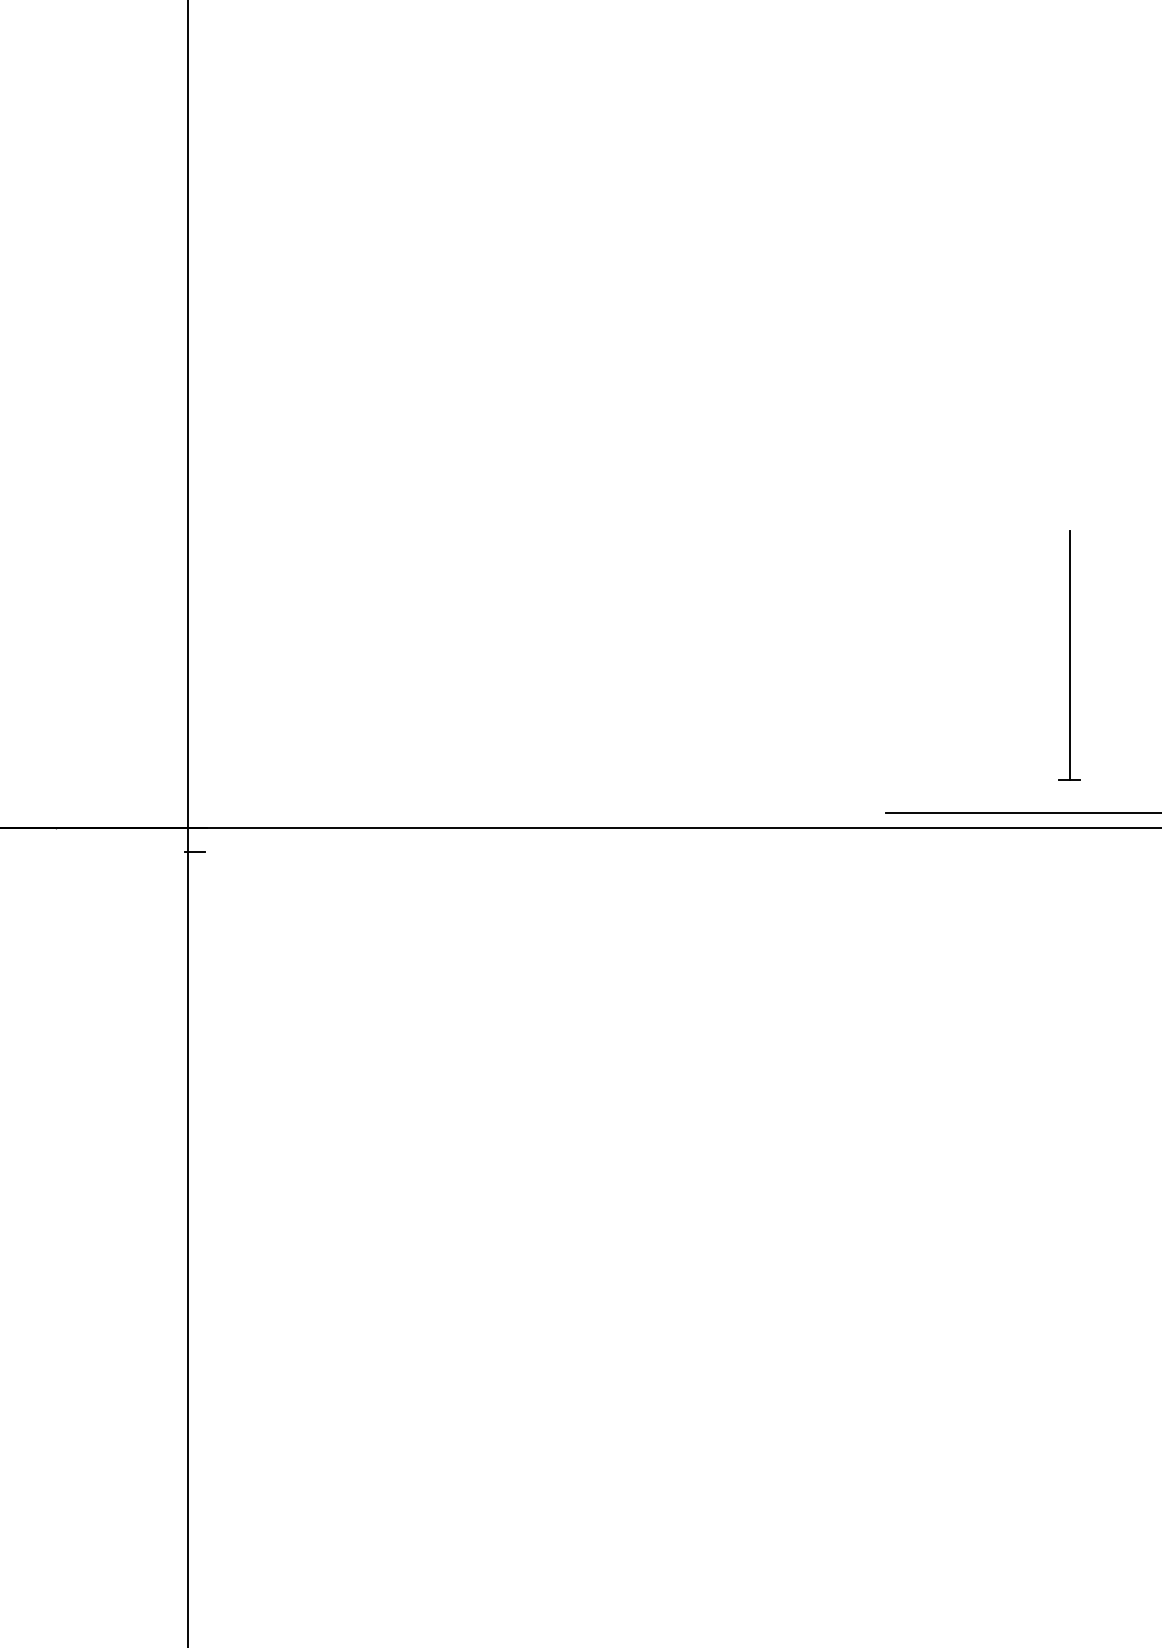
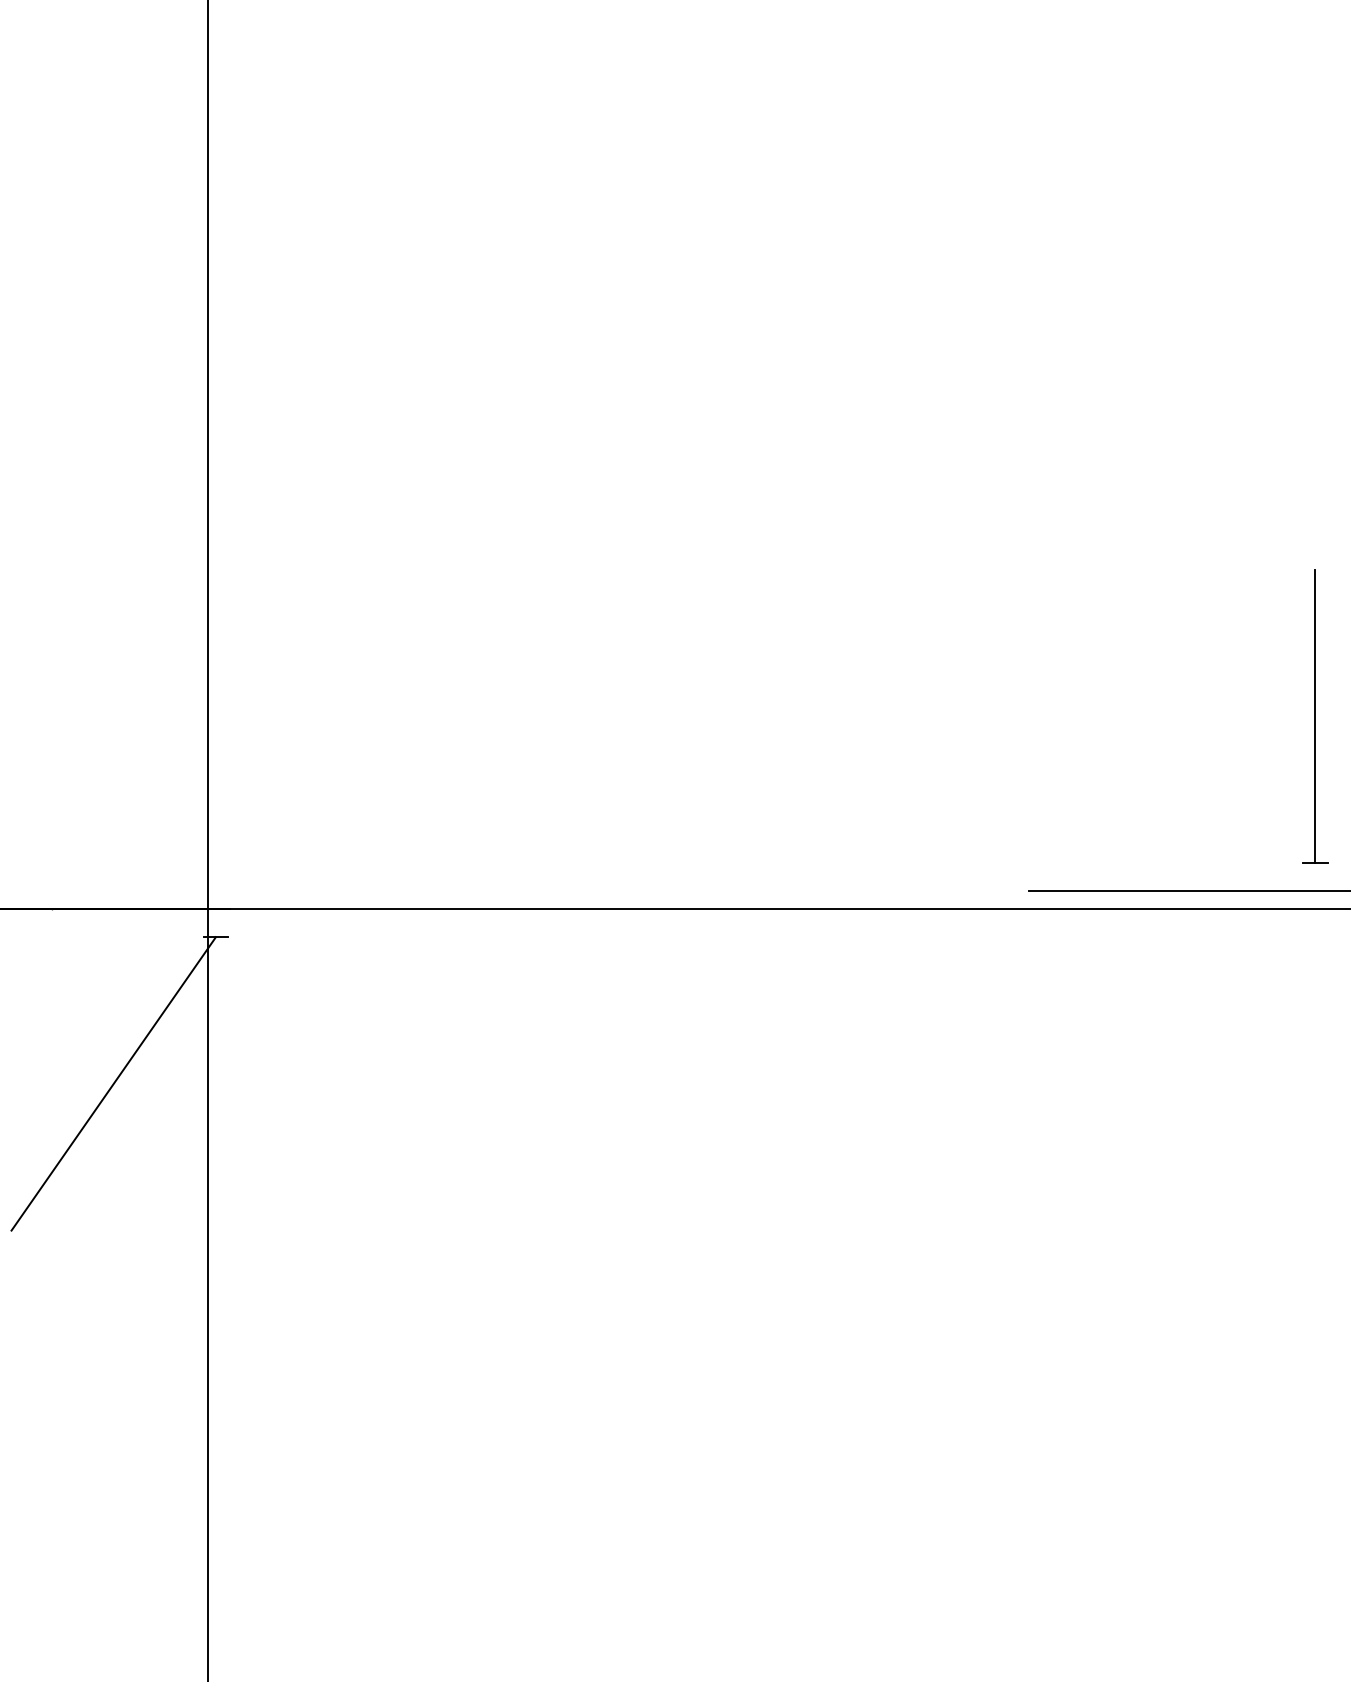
part: (1069, 655) -> (1314, 716), moved
line: (108, 976) -> (114, 1083), added

